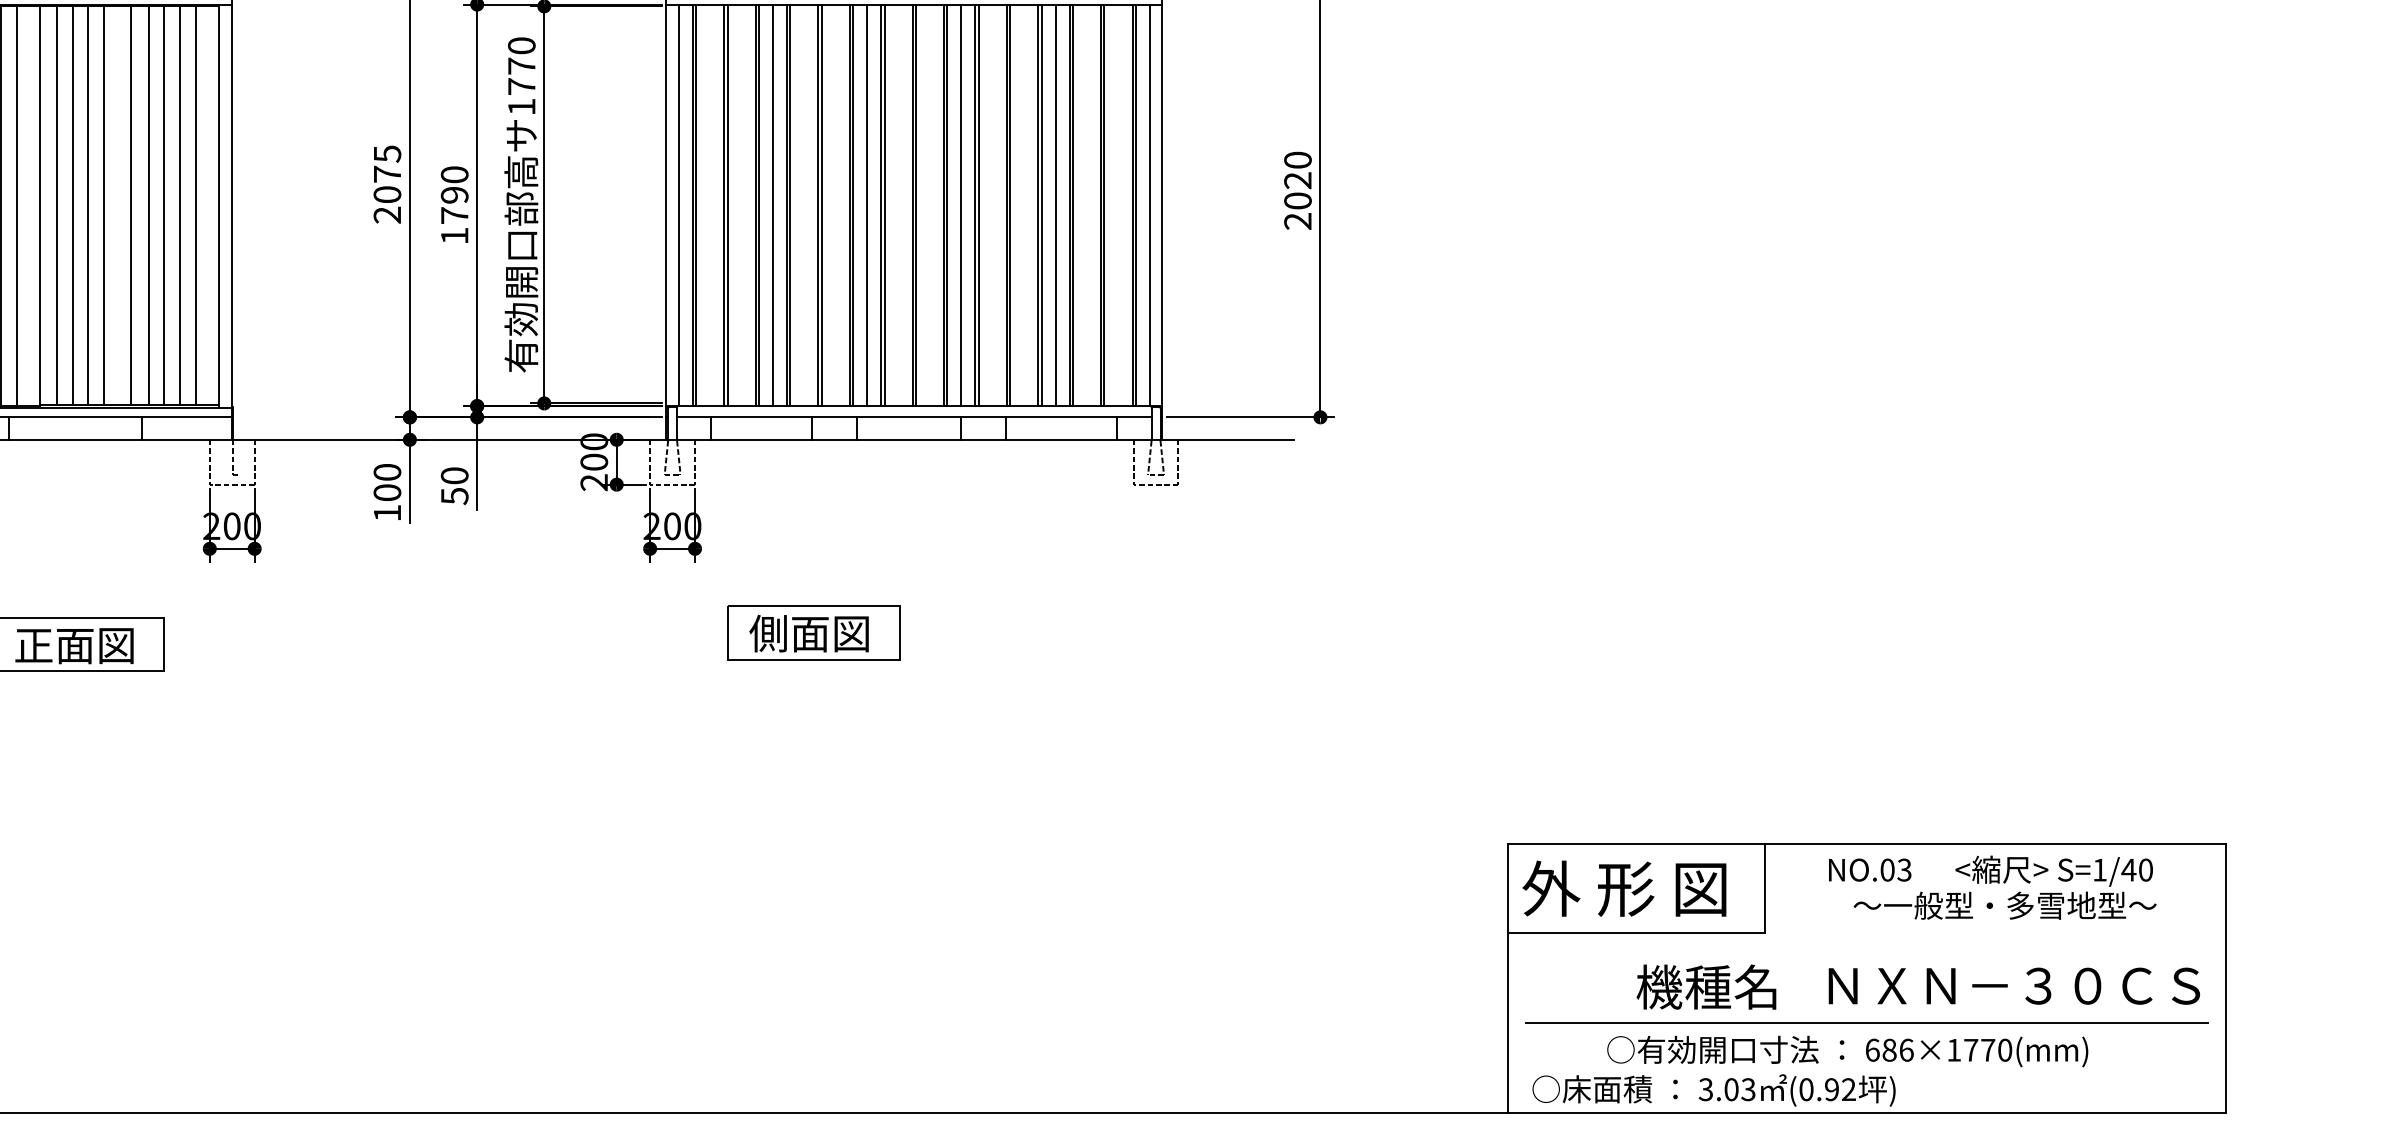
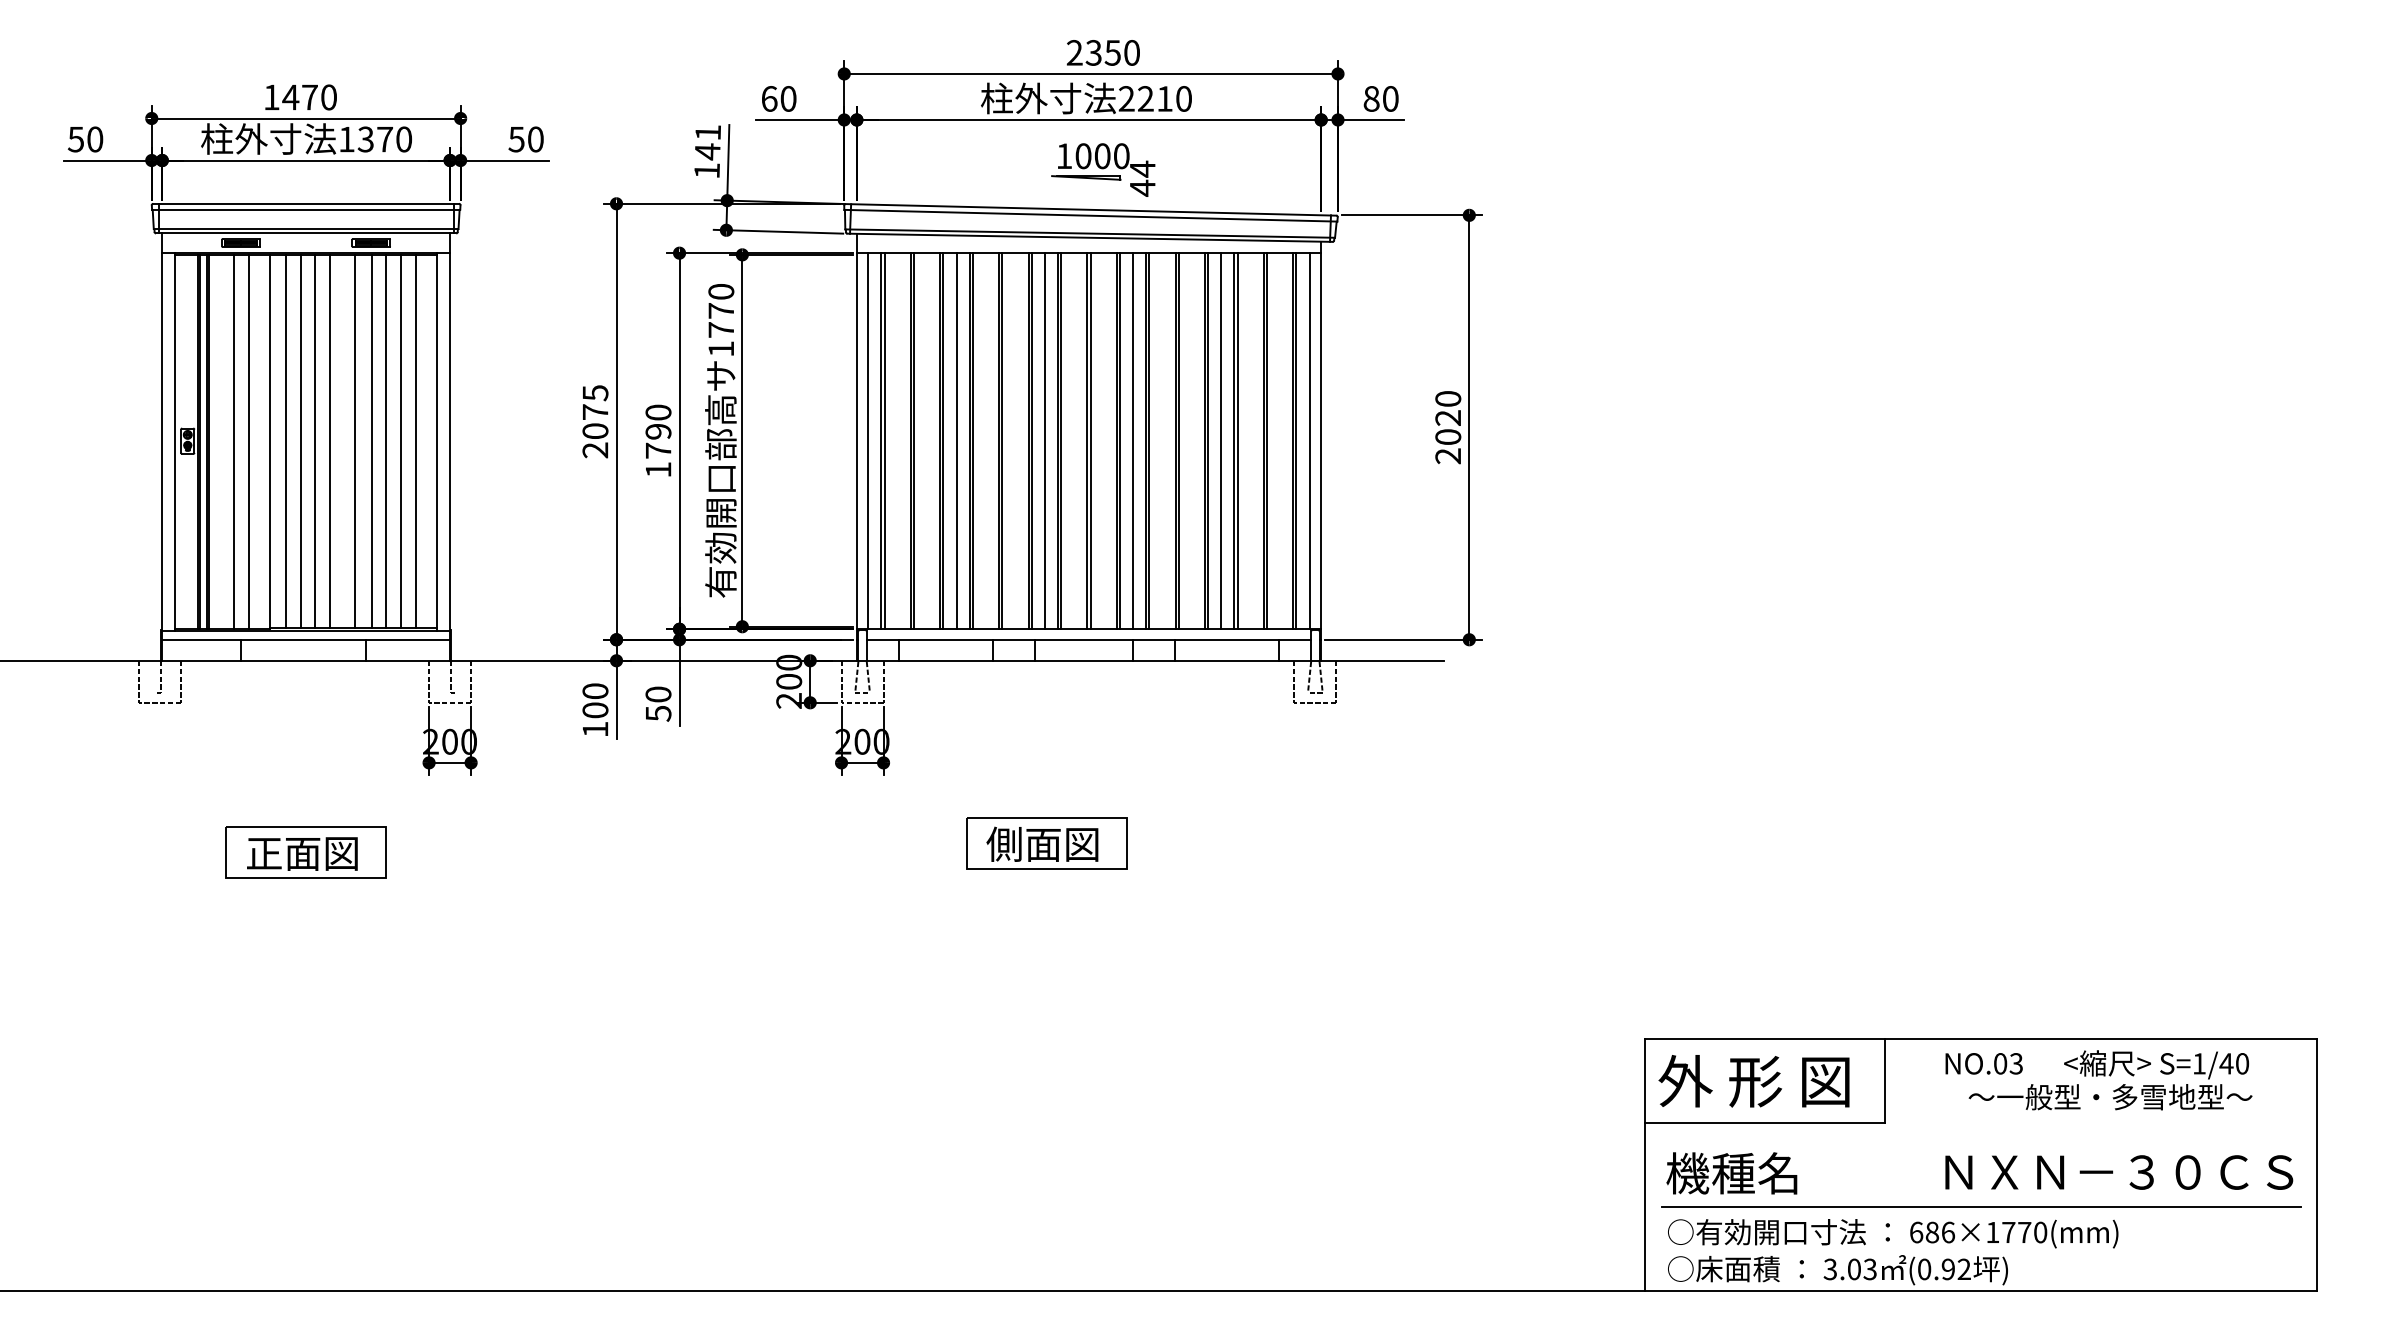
part: (813, 632) -> (1046, 843), moved
text: (1706, 987) -> (1731, 1173), moved
text: (1848, 1051) -> (1893, 1233), moved

